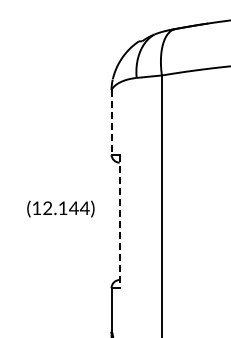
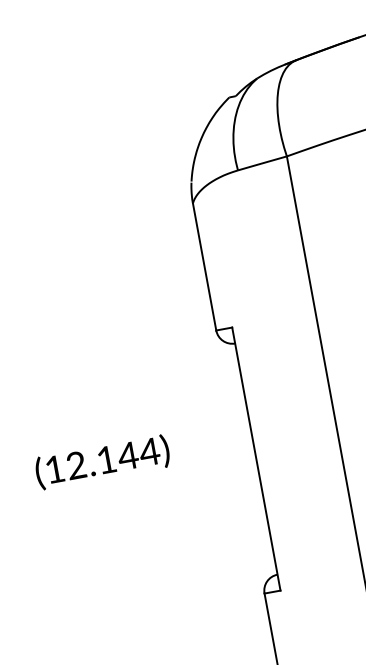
line: (111, 122) -> (204, 267), dashed -> solid
text: (60, 208) -> (101, 461), moved
line: (119, 221) -> (256, 459), dashed -> solid

